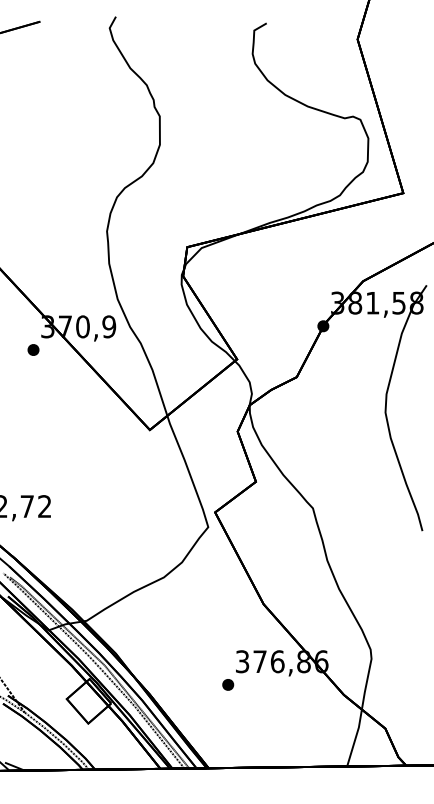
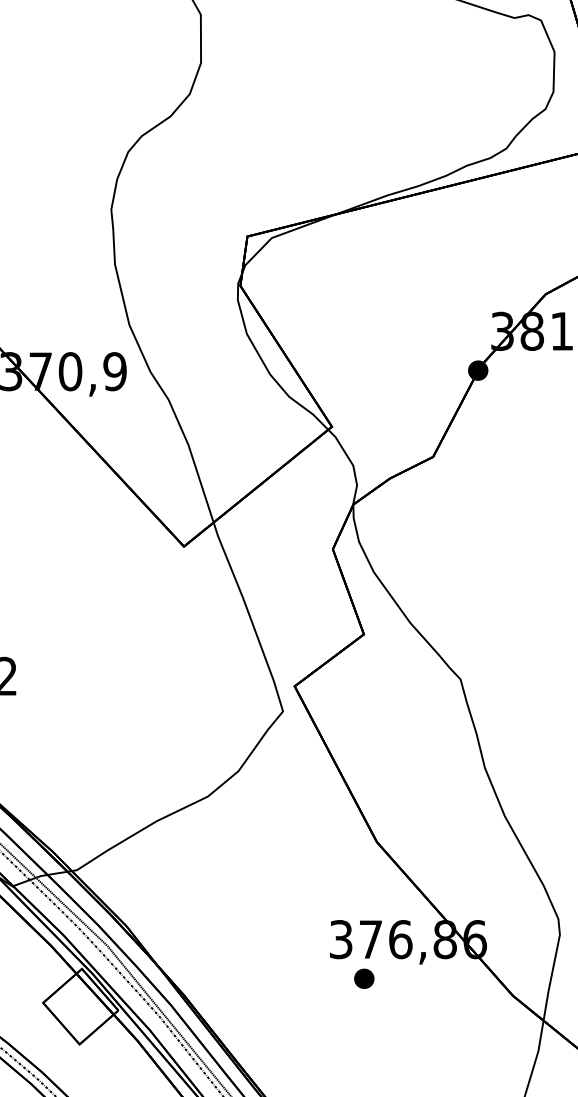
part: (228, 684) -> (364, 978), moved

